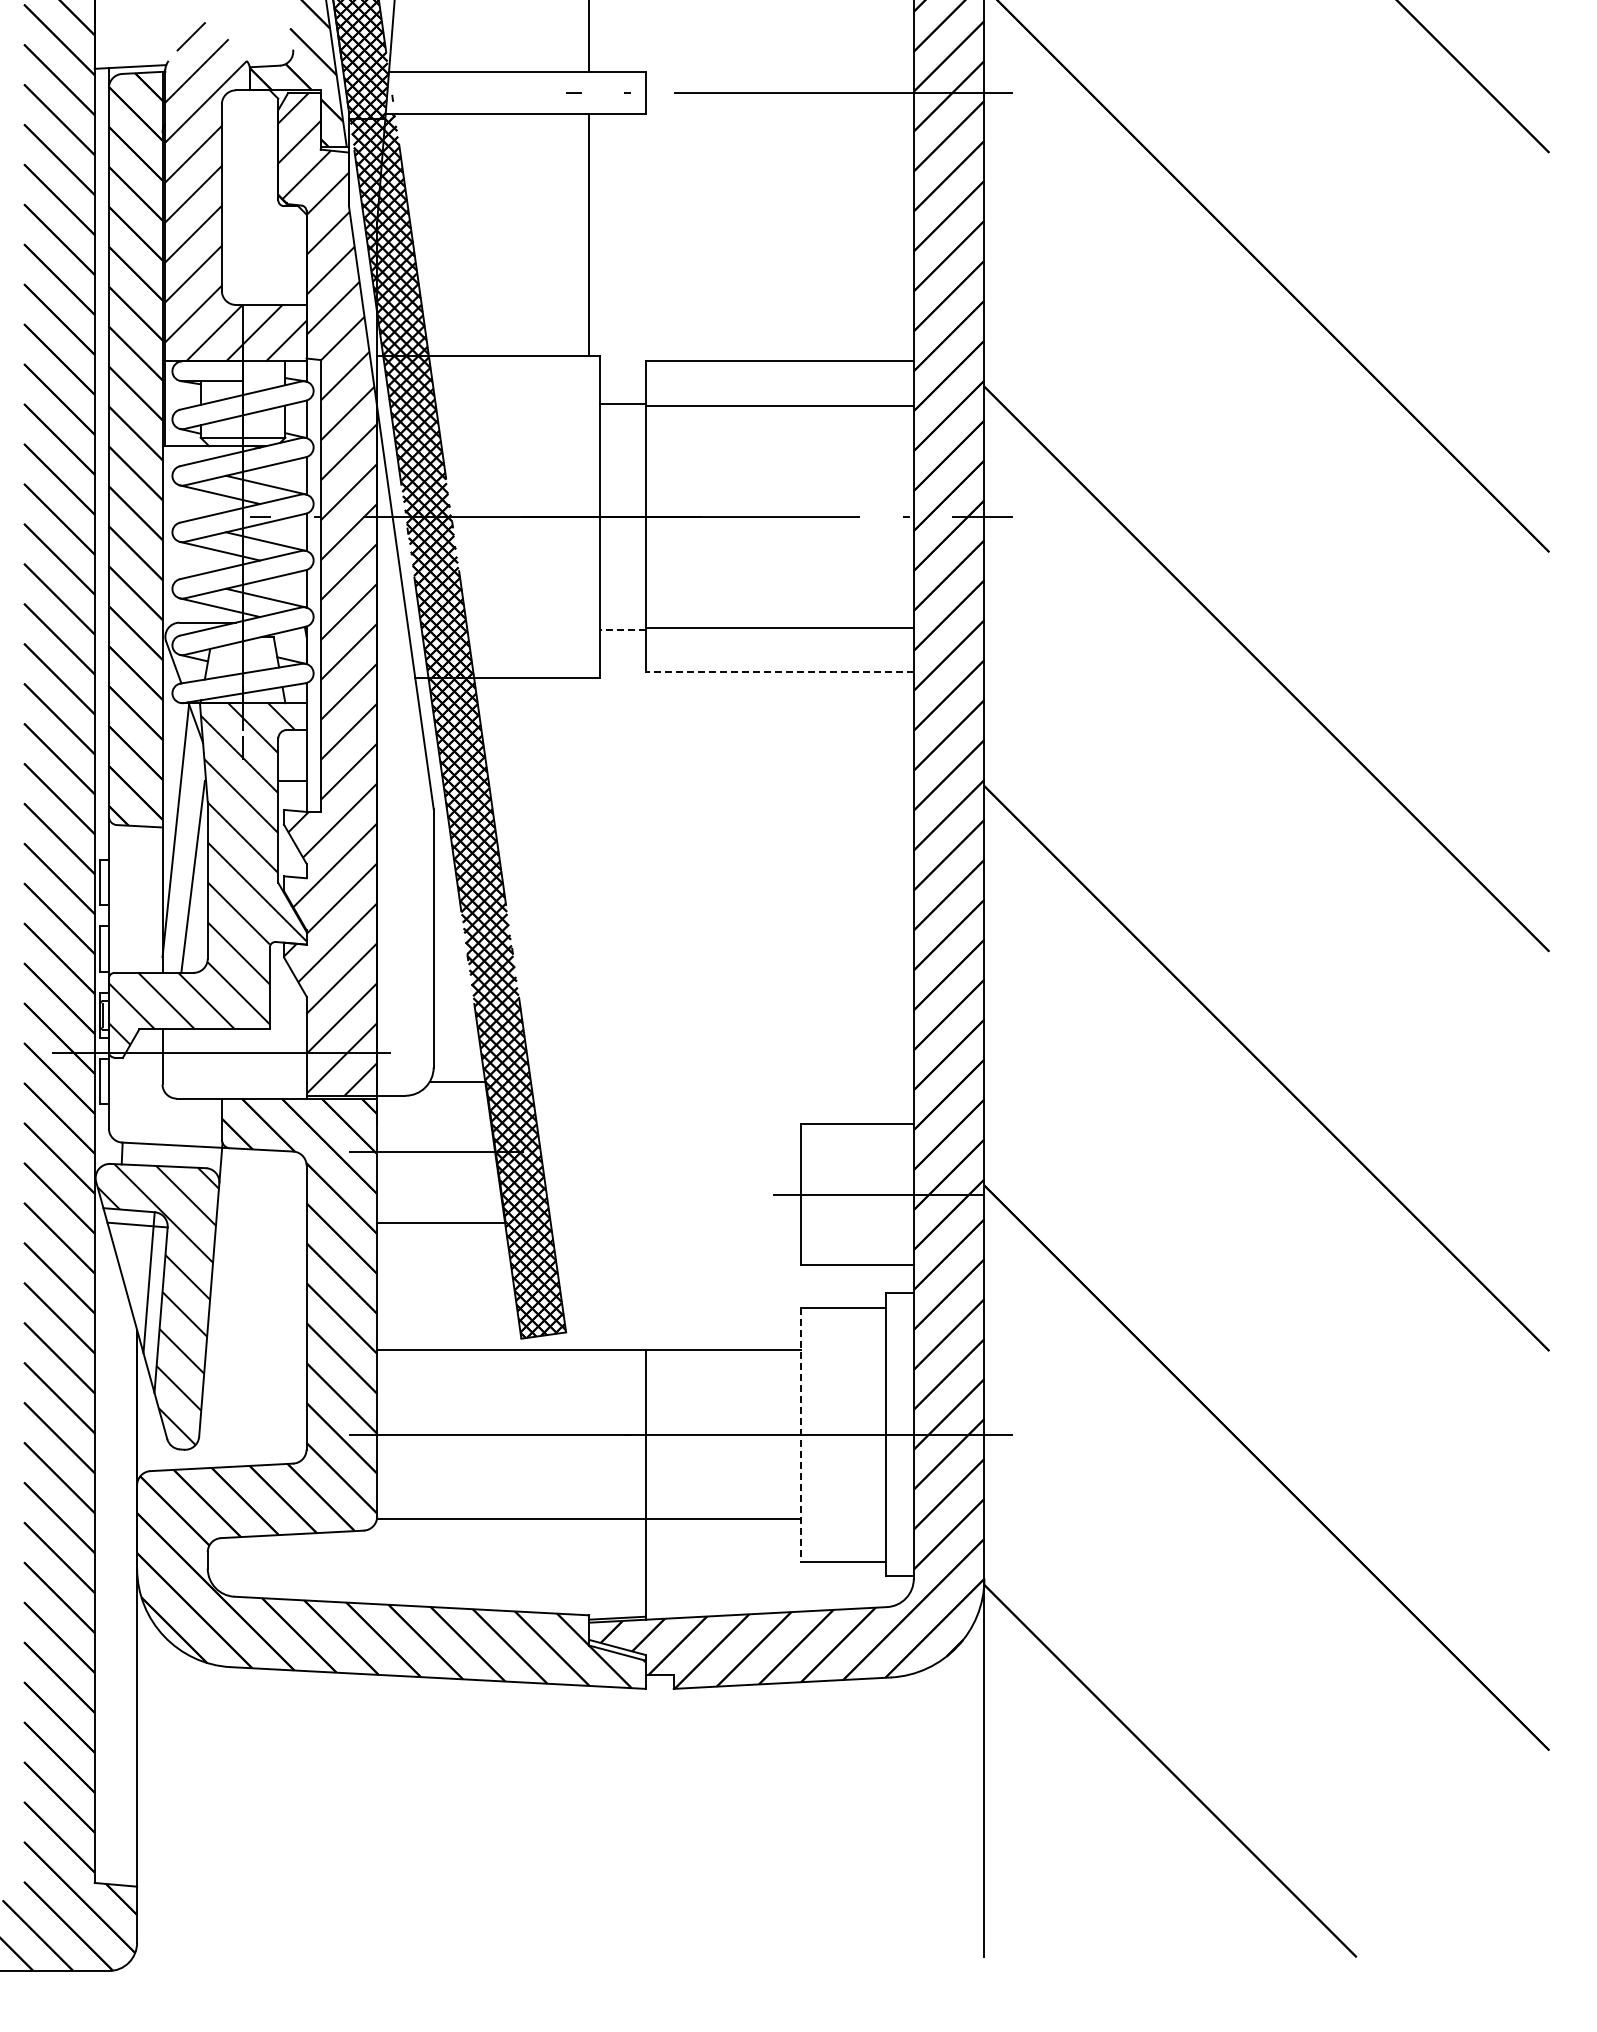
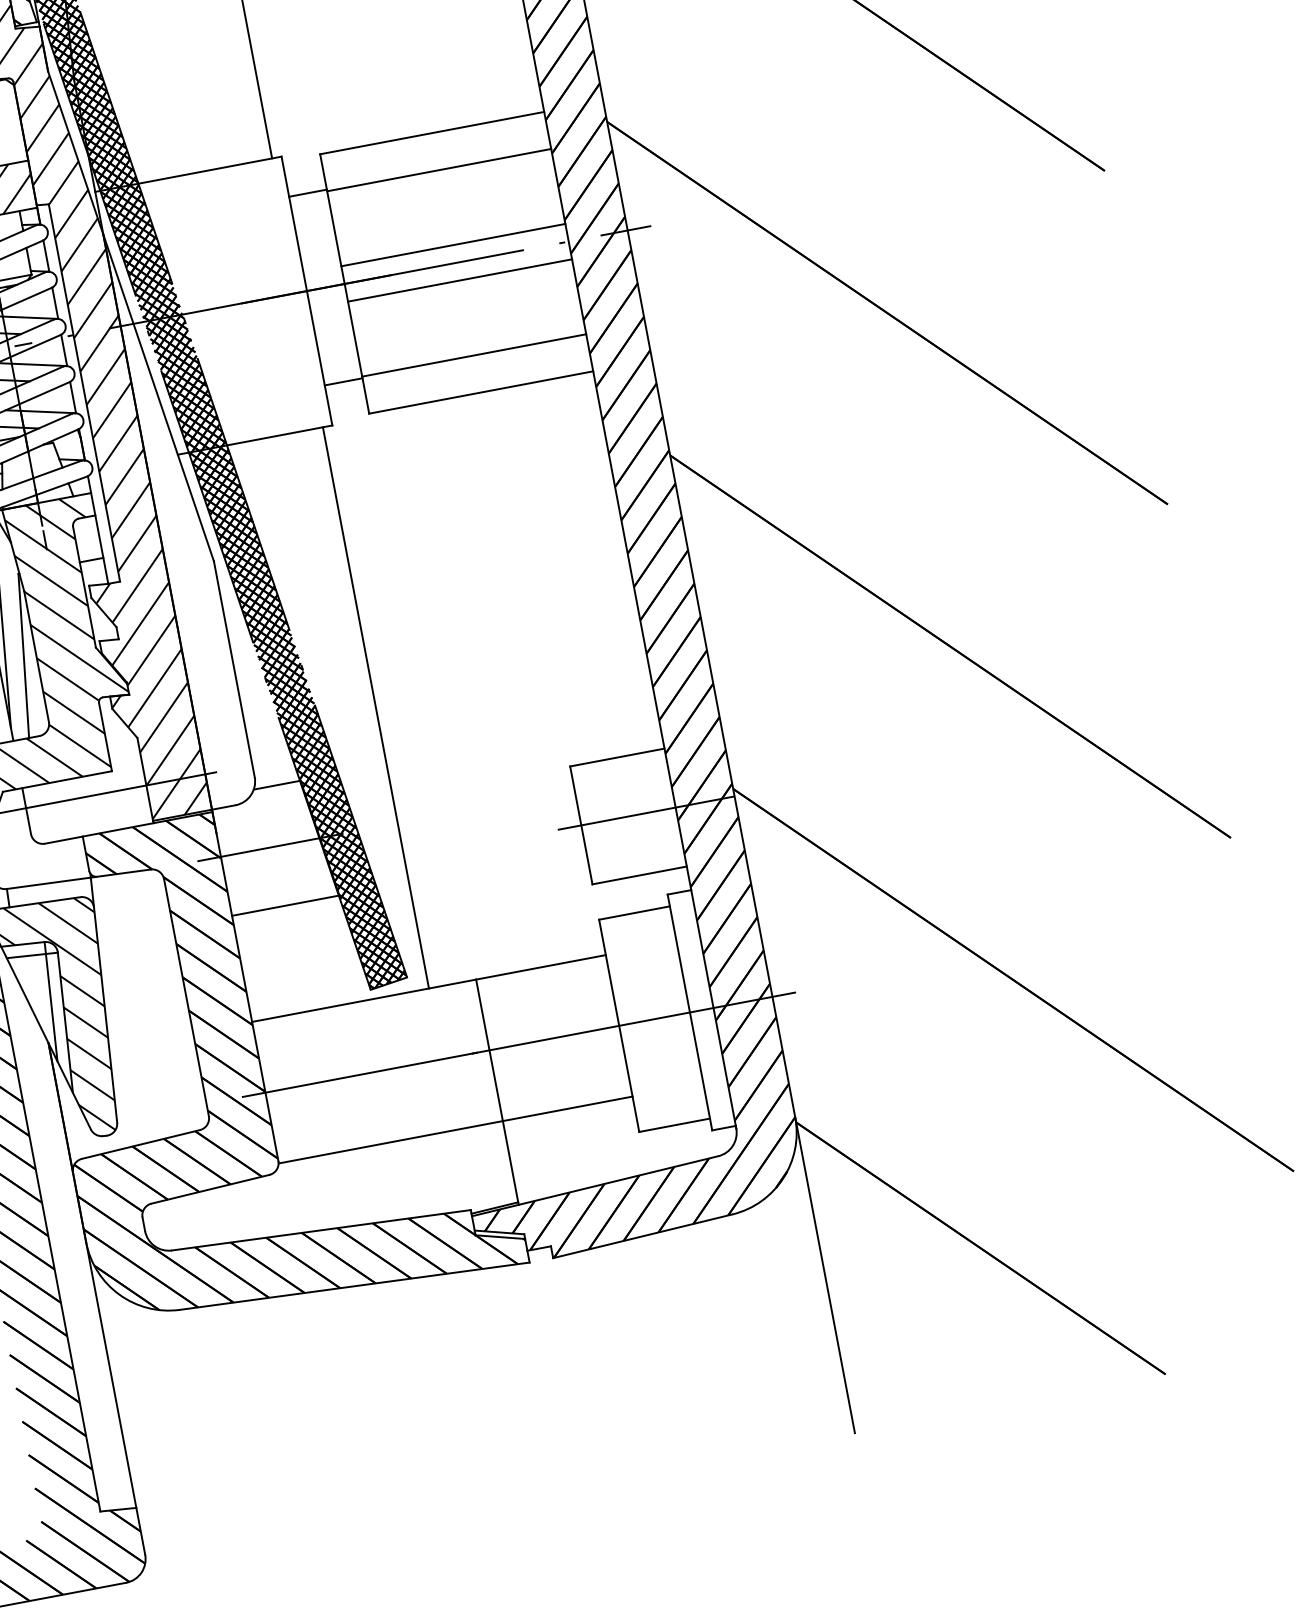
line: (779, 495) -> (453, 245), added
line: (779, 537) -> (459, 280), added
line: (622, 629) -> (343, 381), dashed -> solid
line: (779, 672) -> (481, 392), dashed -> solid
line: (589, 1013) -> (376, 707), added
line: (800, 1435) -> (619, 1026), dashed -> solid

